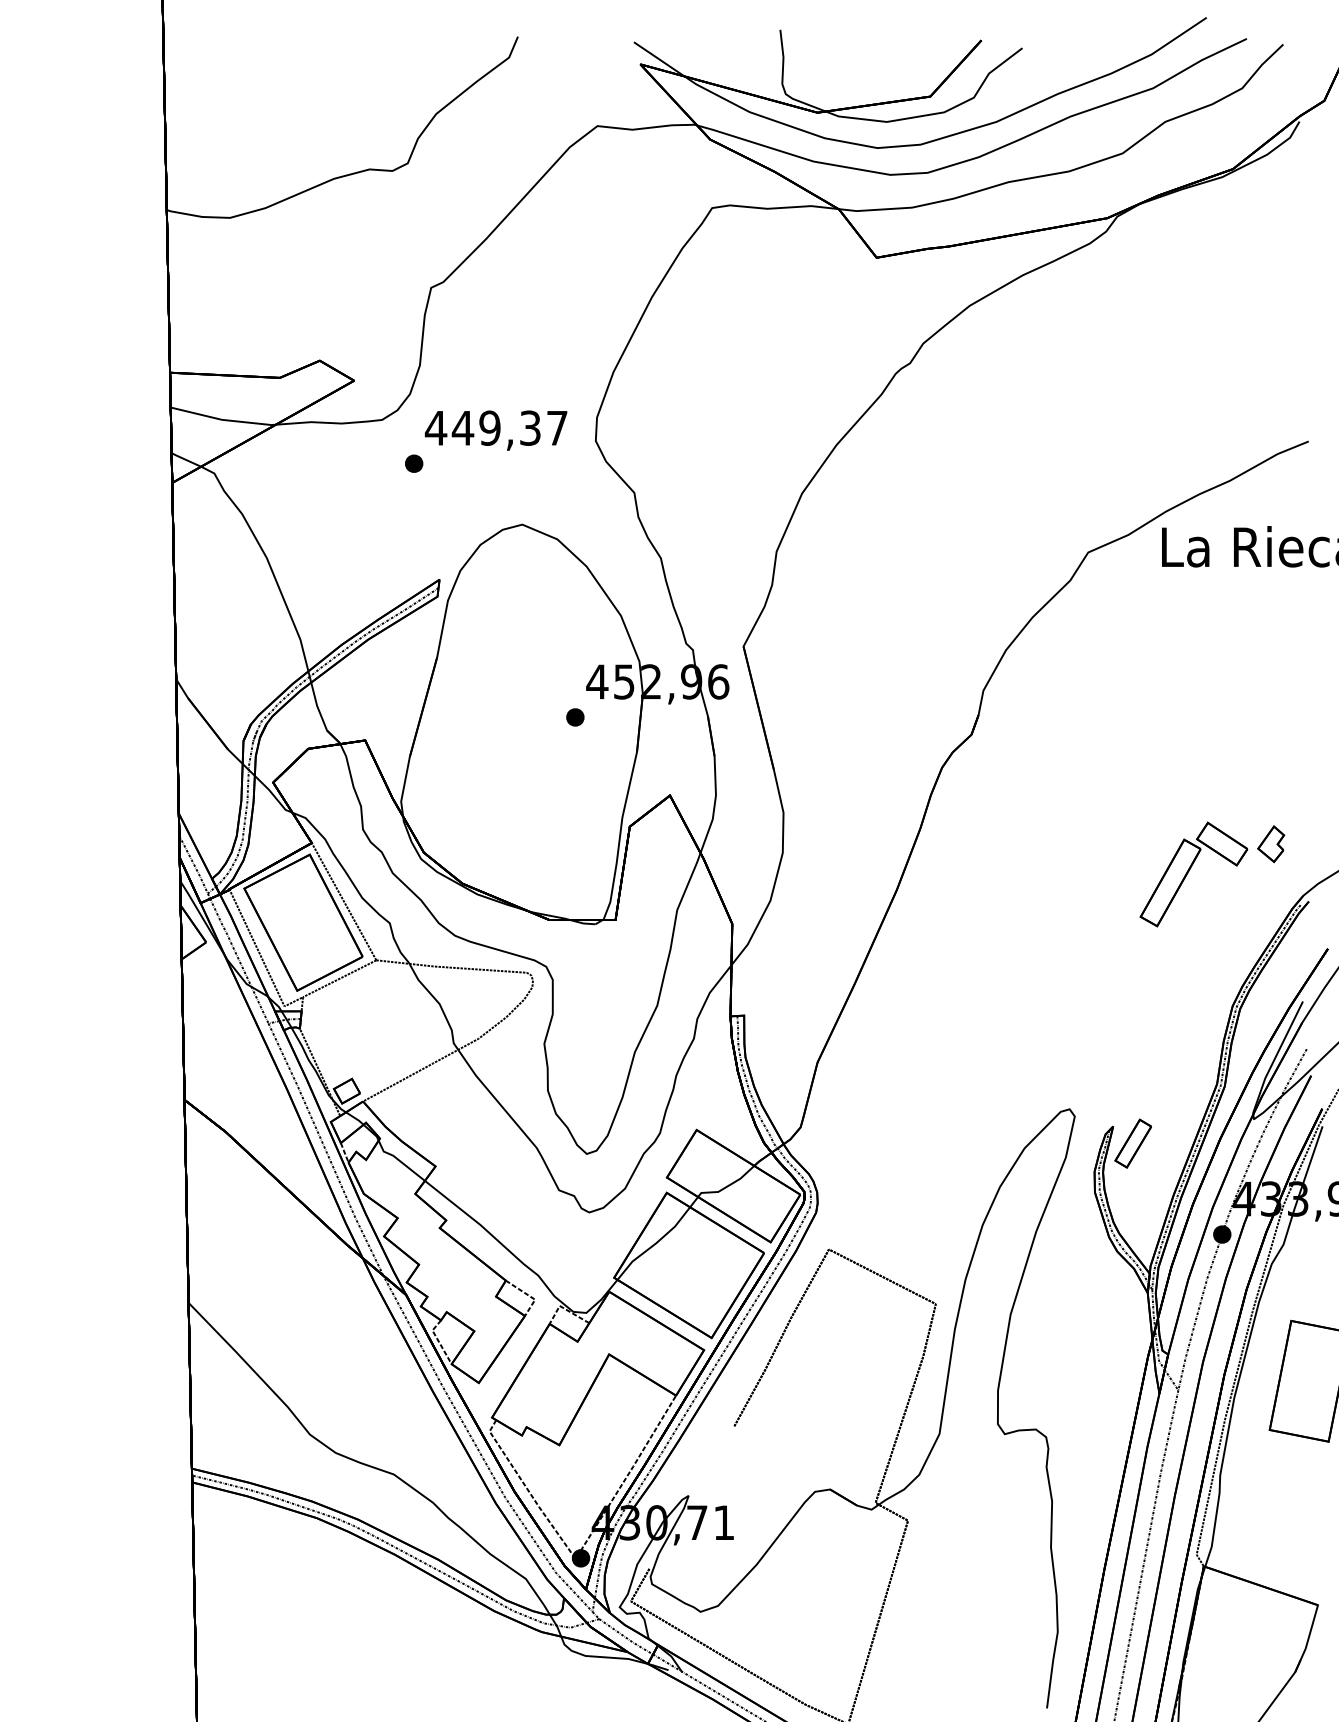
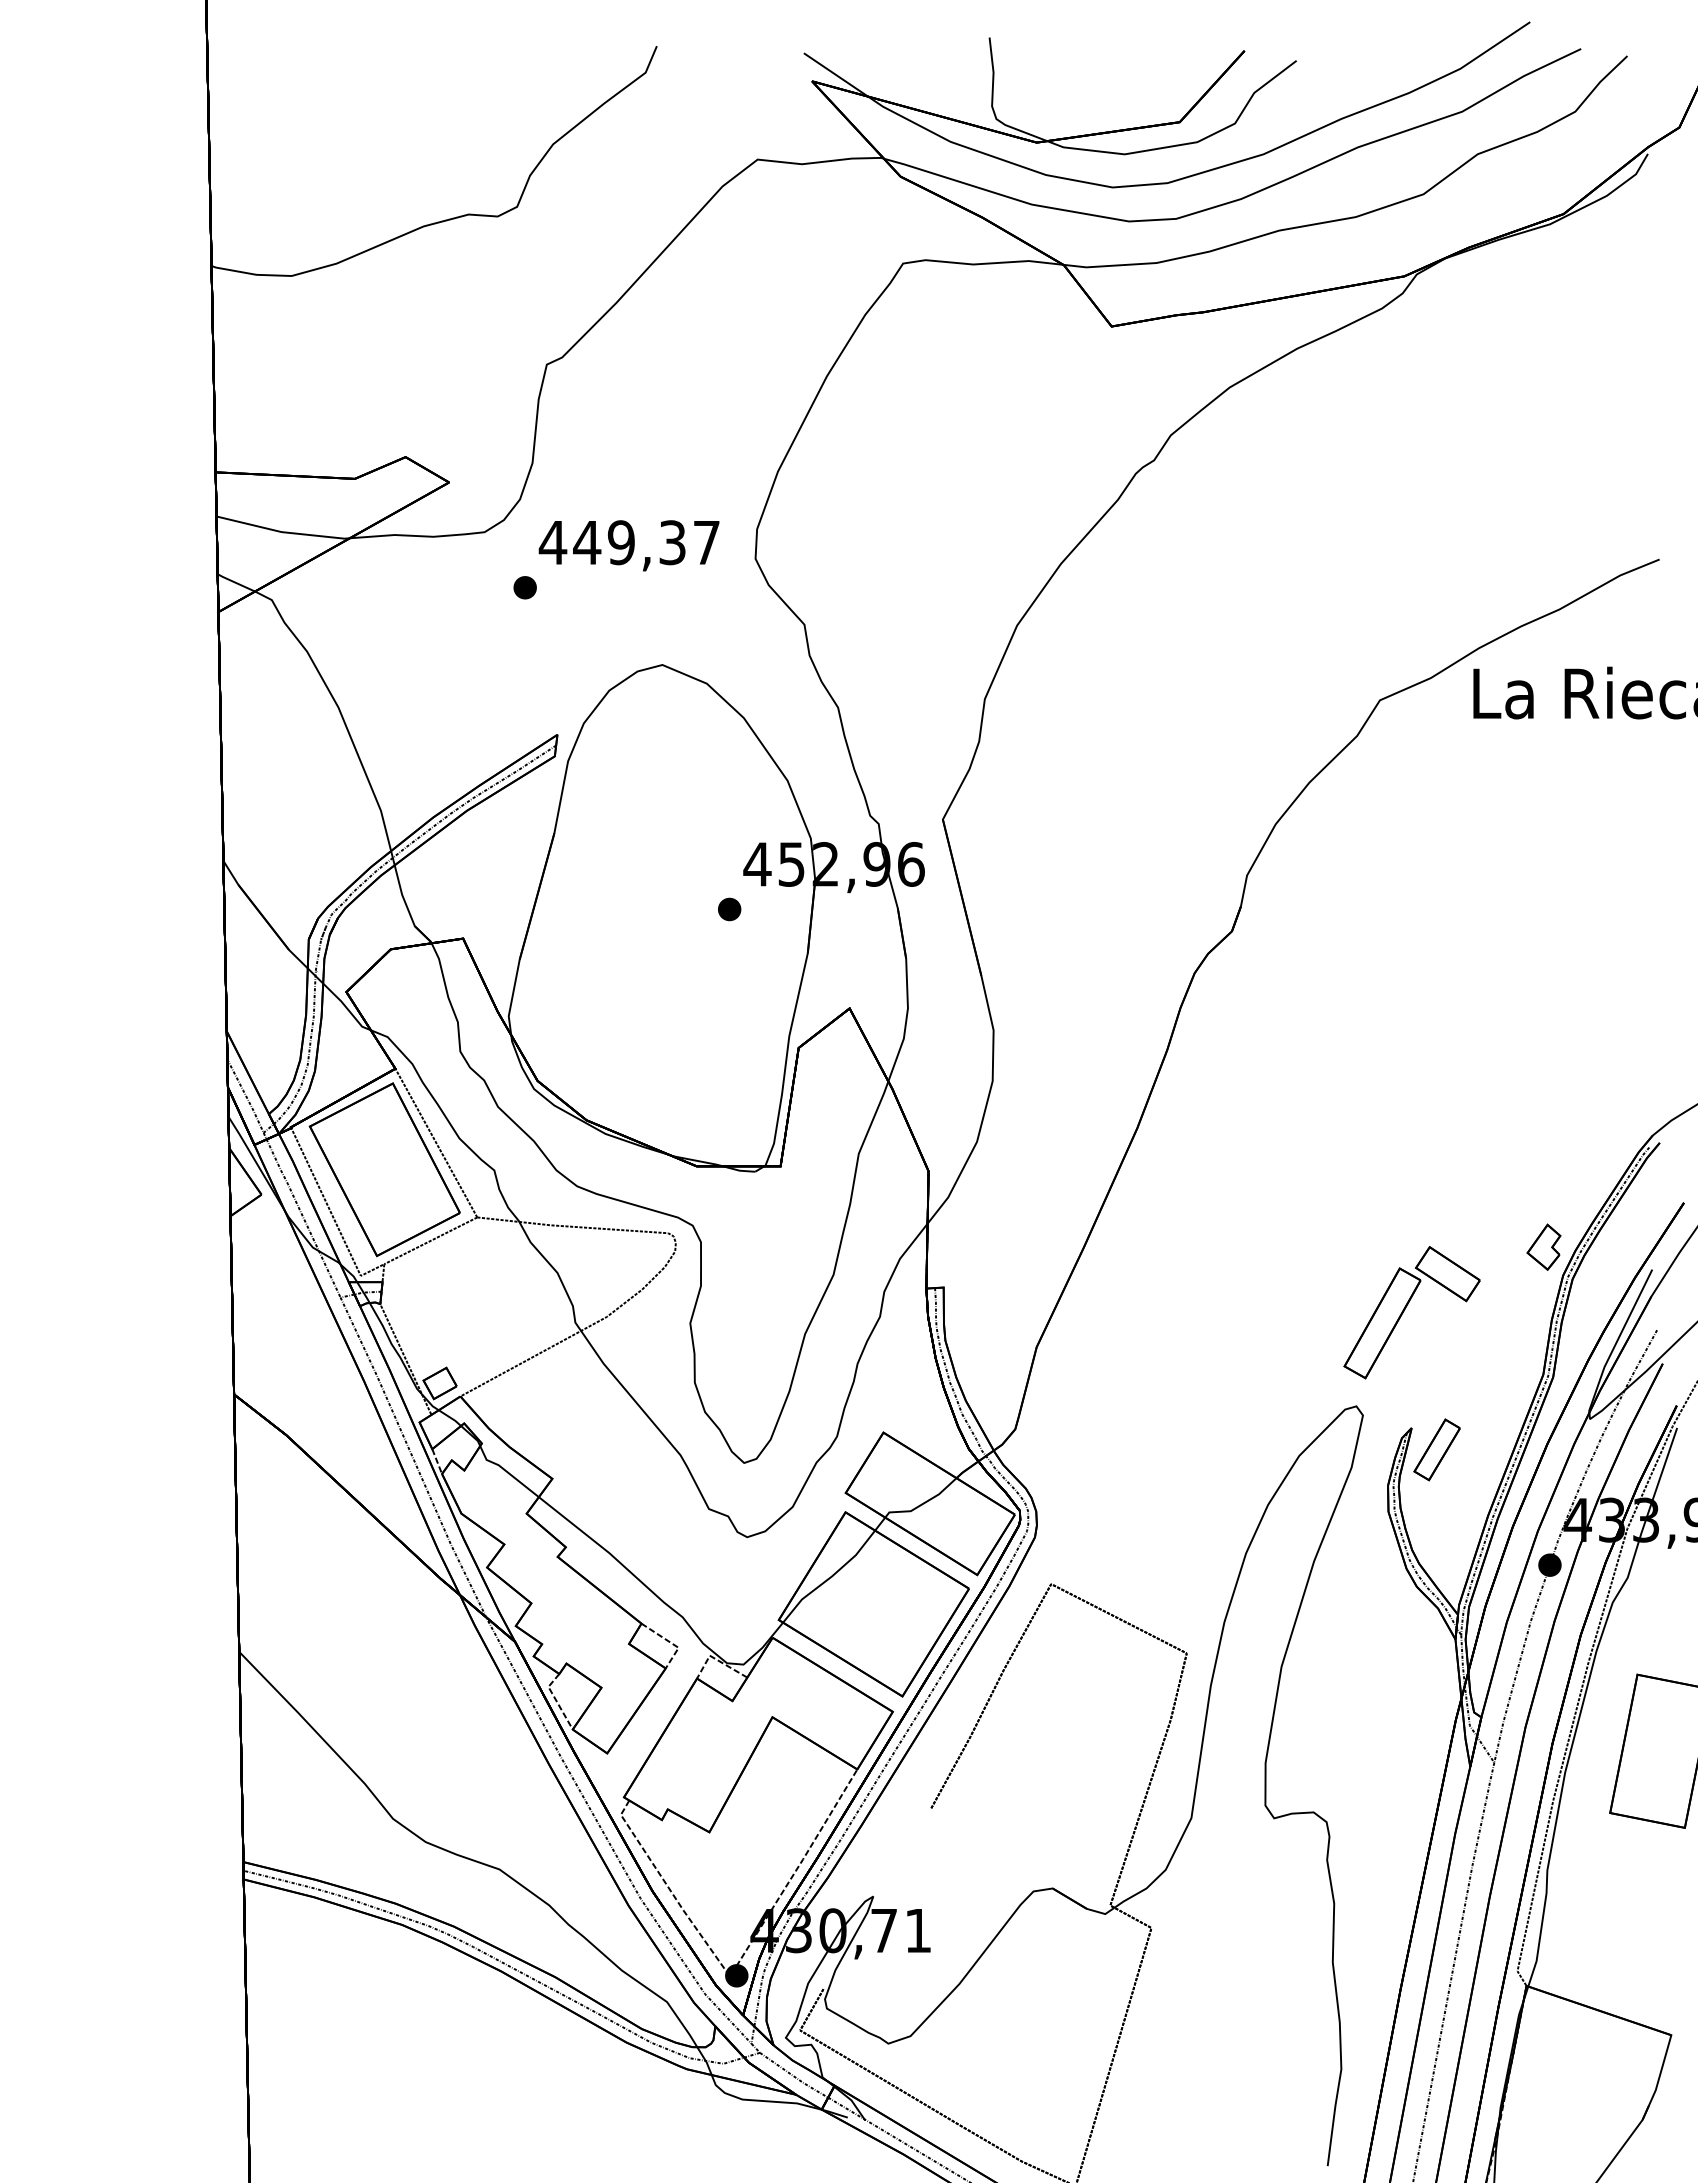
part: (1270, 843) -> (1543, 1246), moved
part: (1188, 872) -> (1405, 1309), moved

